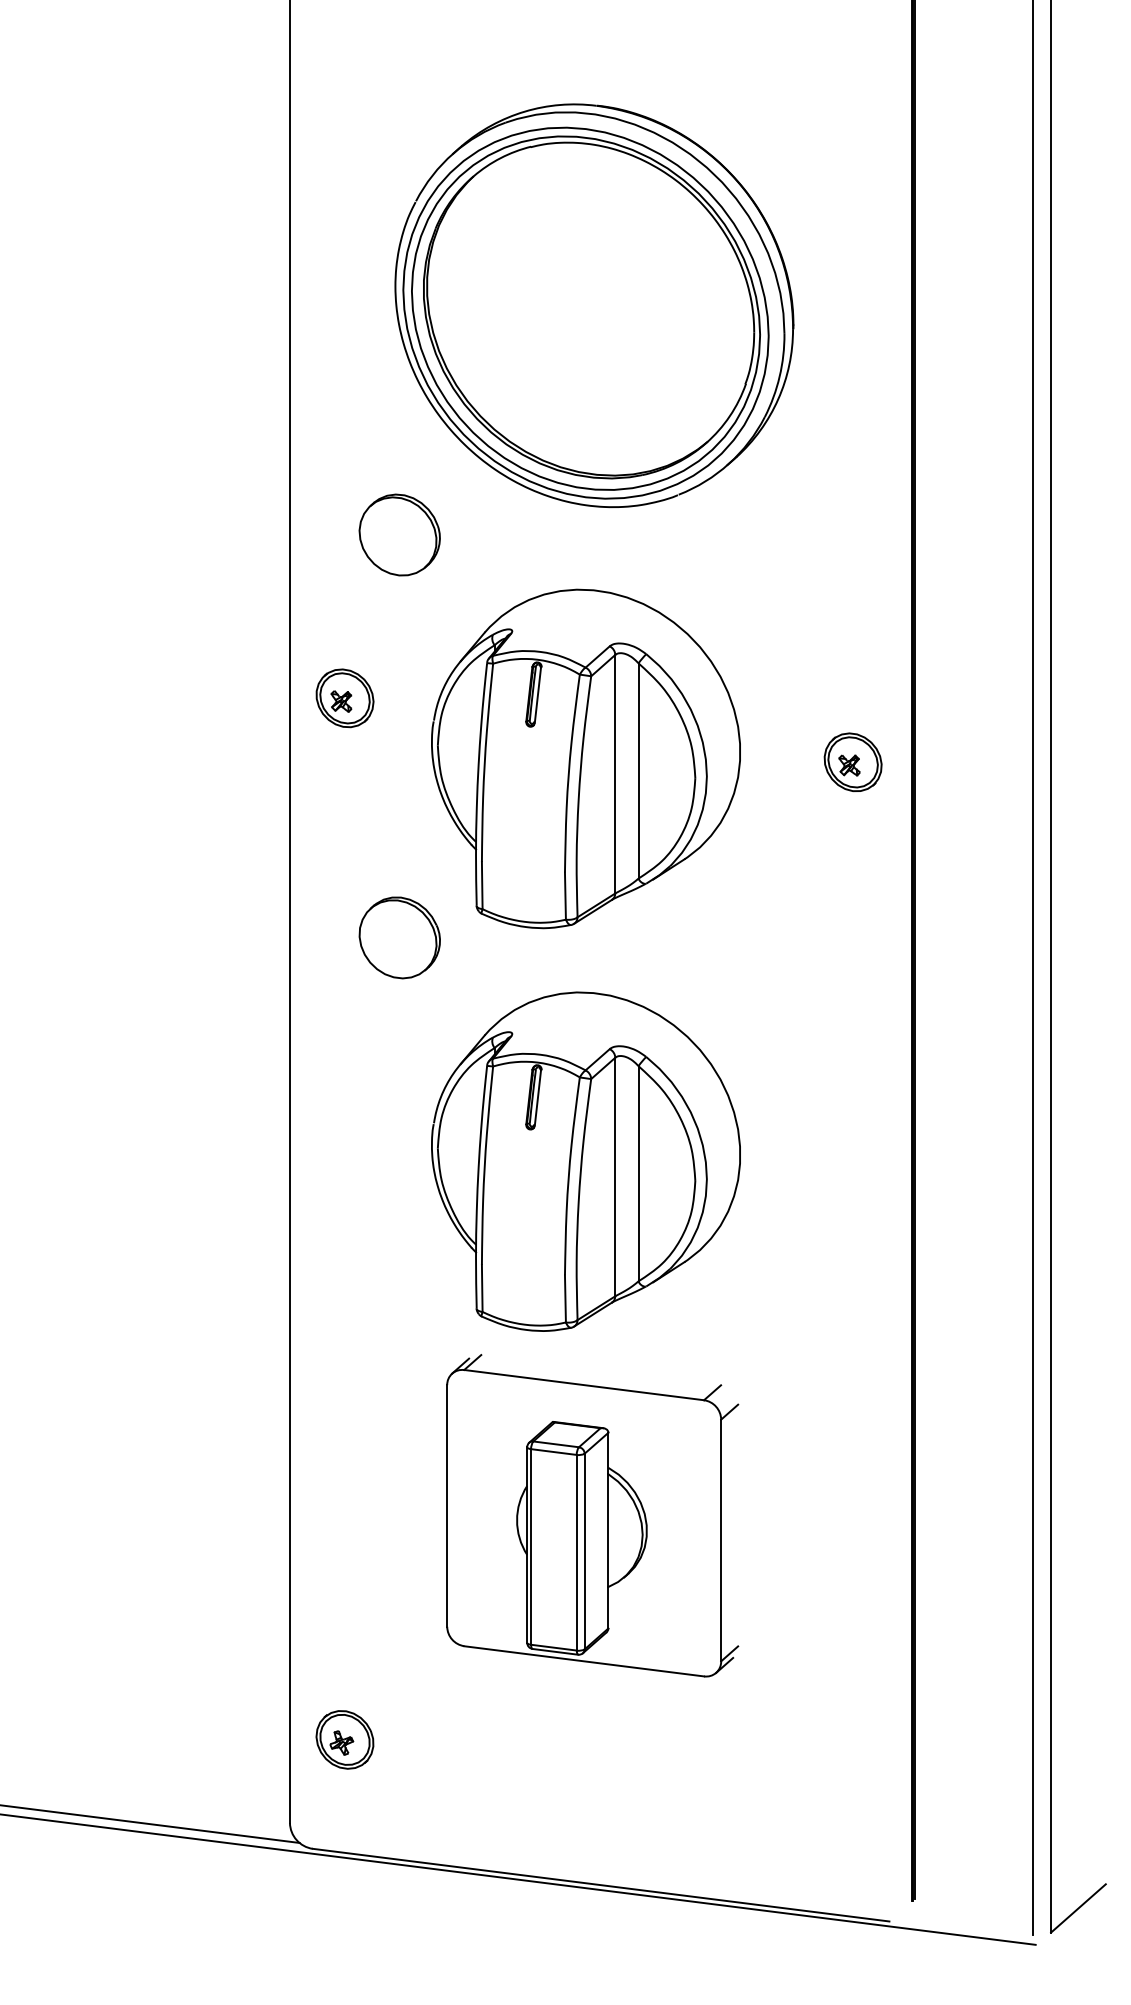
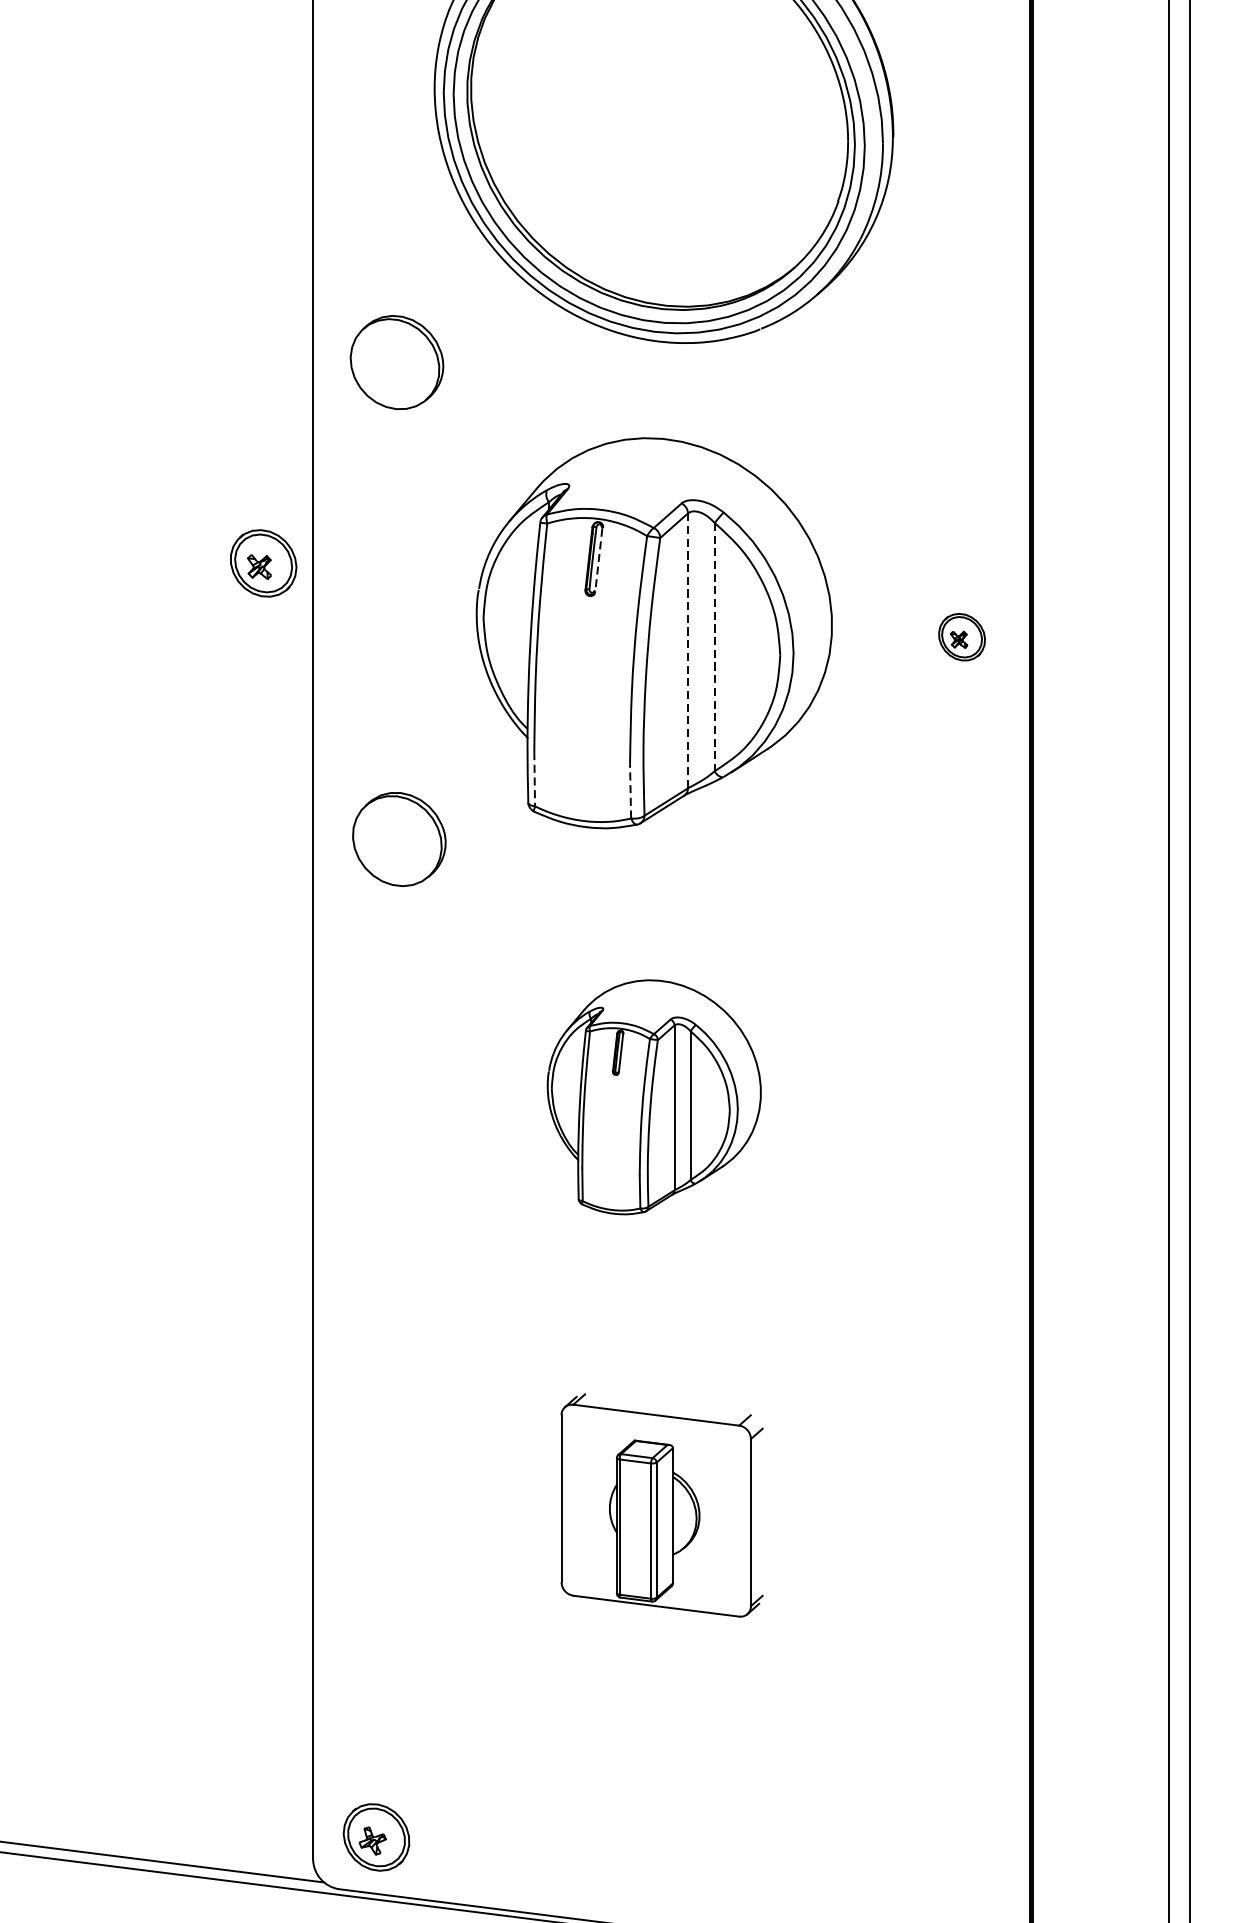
part: (399, 534) -> (396, 361), moved
line: (537, 695) -> (598, 560), solid -> dashed
part: (344, 698) -> (263, 563), moved
part: (852, 762) -> (961, 637), size x0.7
line: (638, 770) -> (714, 646), solid -> dashed
line: (615, 774) -> (688, 651), solid -> dashed
line: (482, 885) -> (534, 779), solid -> dashed
line: (565, 896) -> (630, 791), solid -> dashed
part: (399, 937) -> (399, 839), moved
part: (585, 1161) -> (653, 1097), size x0.6
part: (592, 1515) -> (661, 1505), size x0.6
part: (344, 1739) -> (375, 1837), moved

